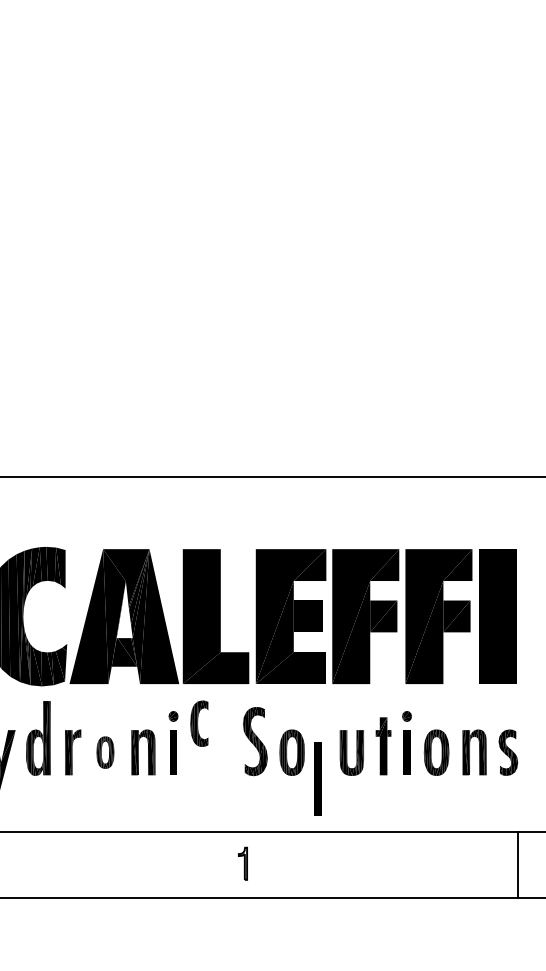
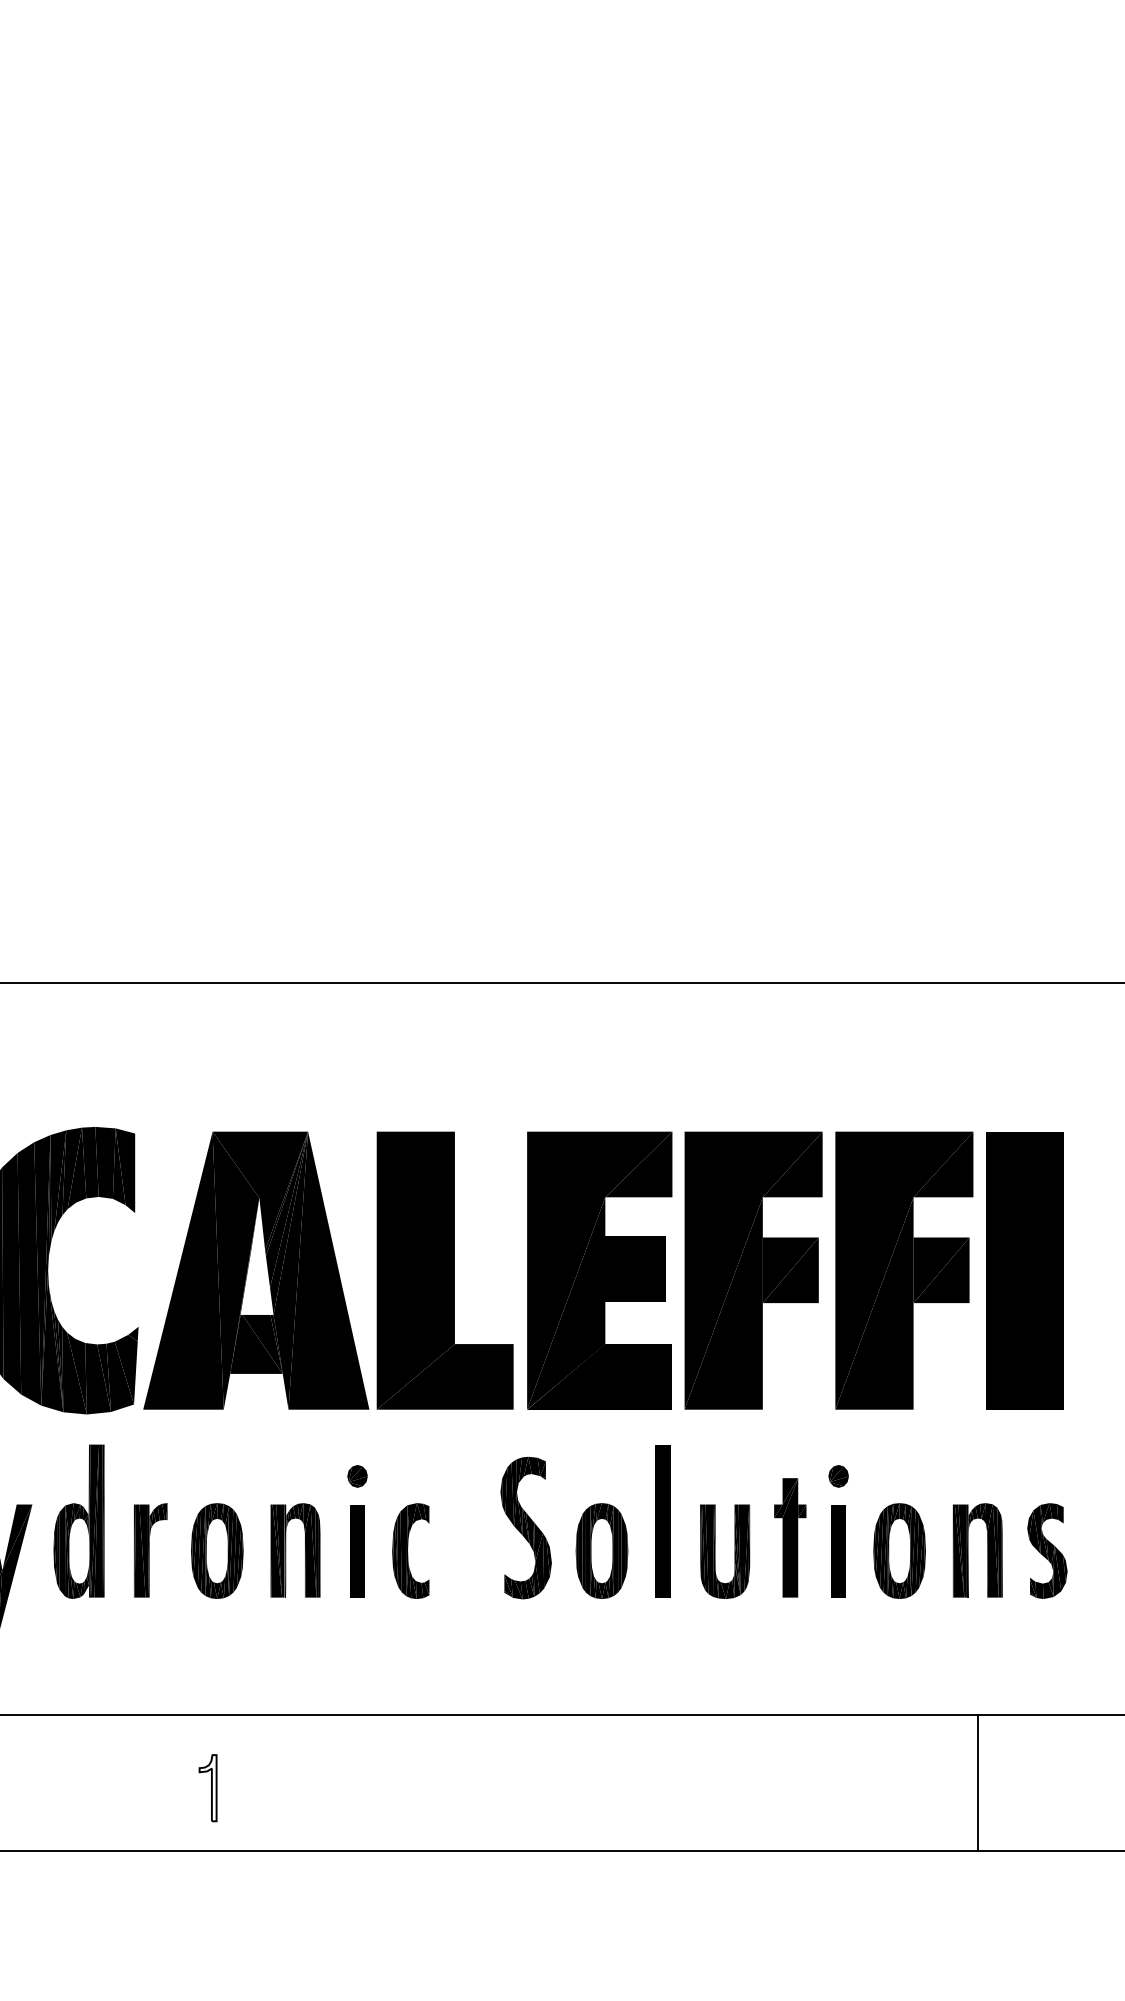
part: (199, 723) -> (411, 1550), moved
part: (105, 752) -> (217, 1550), size x1.43
part: (317, 778) -> (662, 1519), moved
part: (242, 863) -> (207, 1787), moved
line: (517, 865) -> (977, 1783), moved

